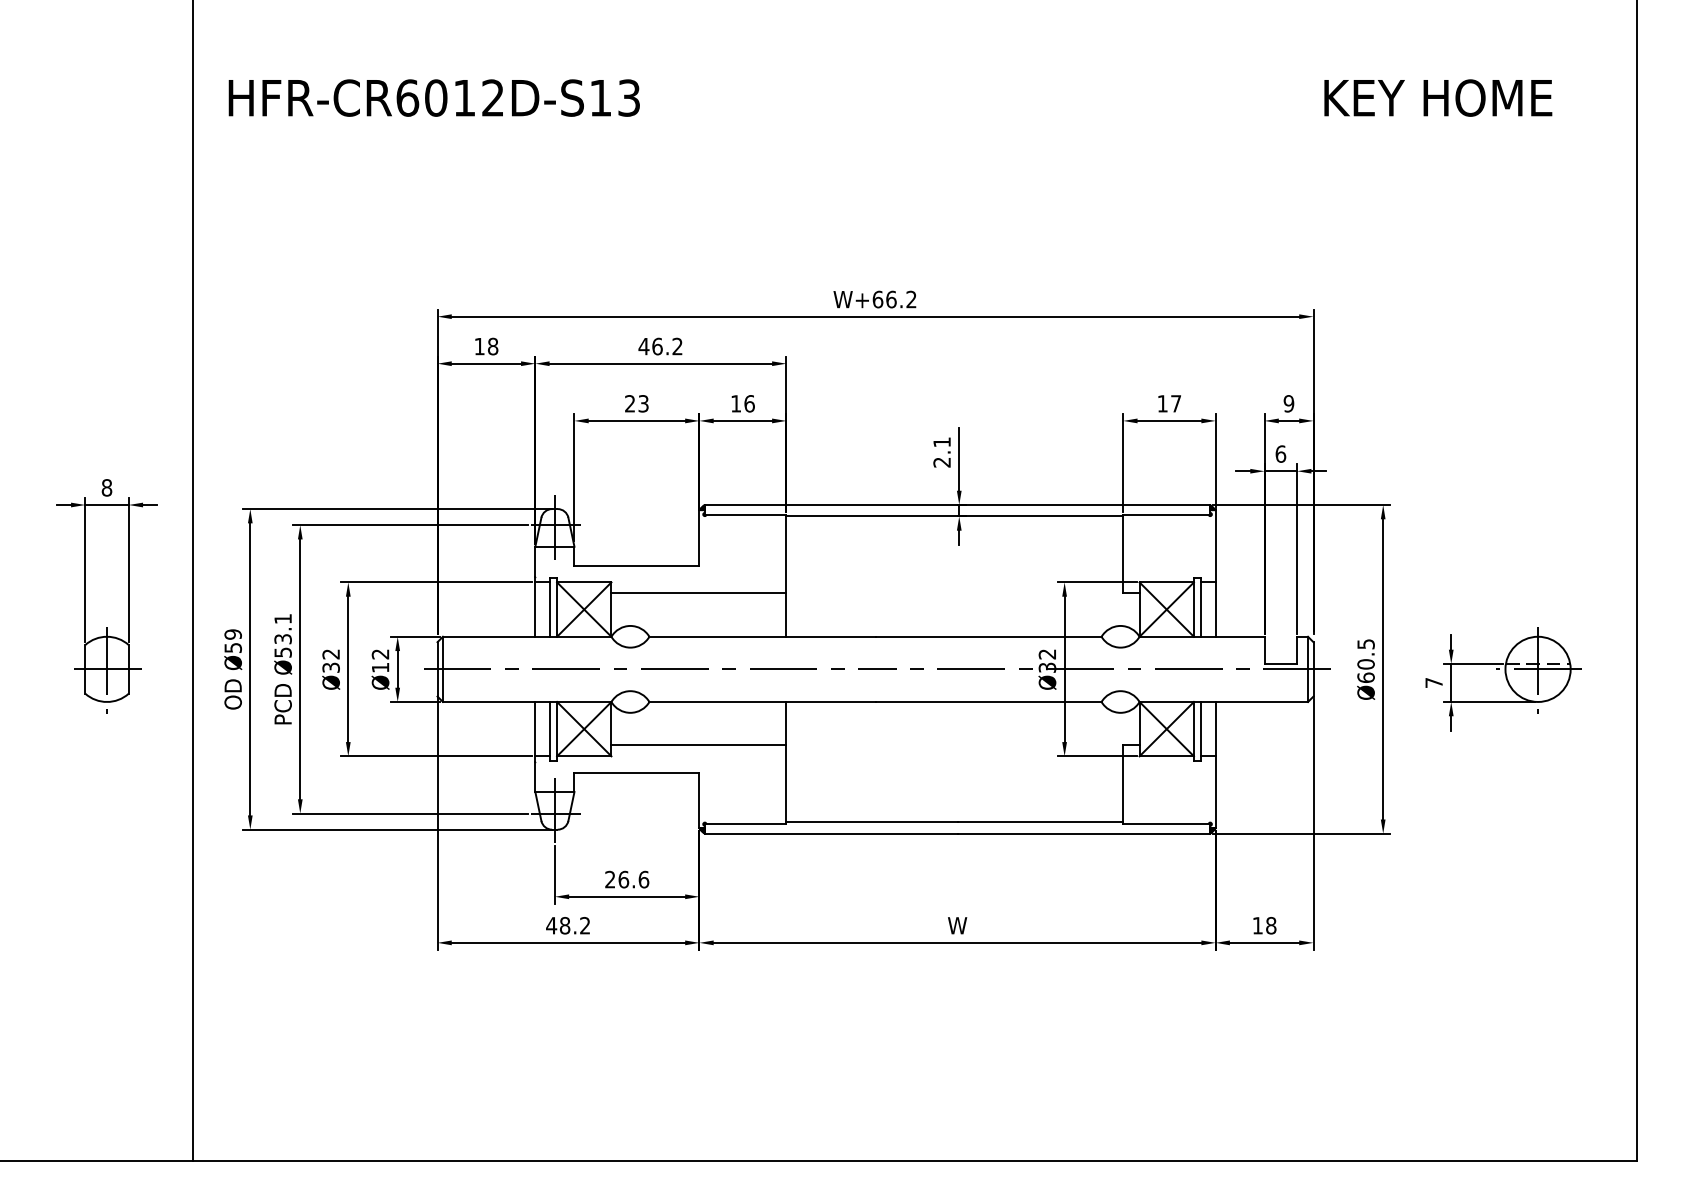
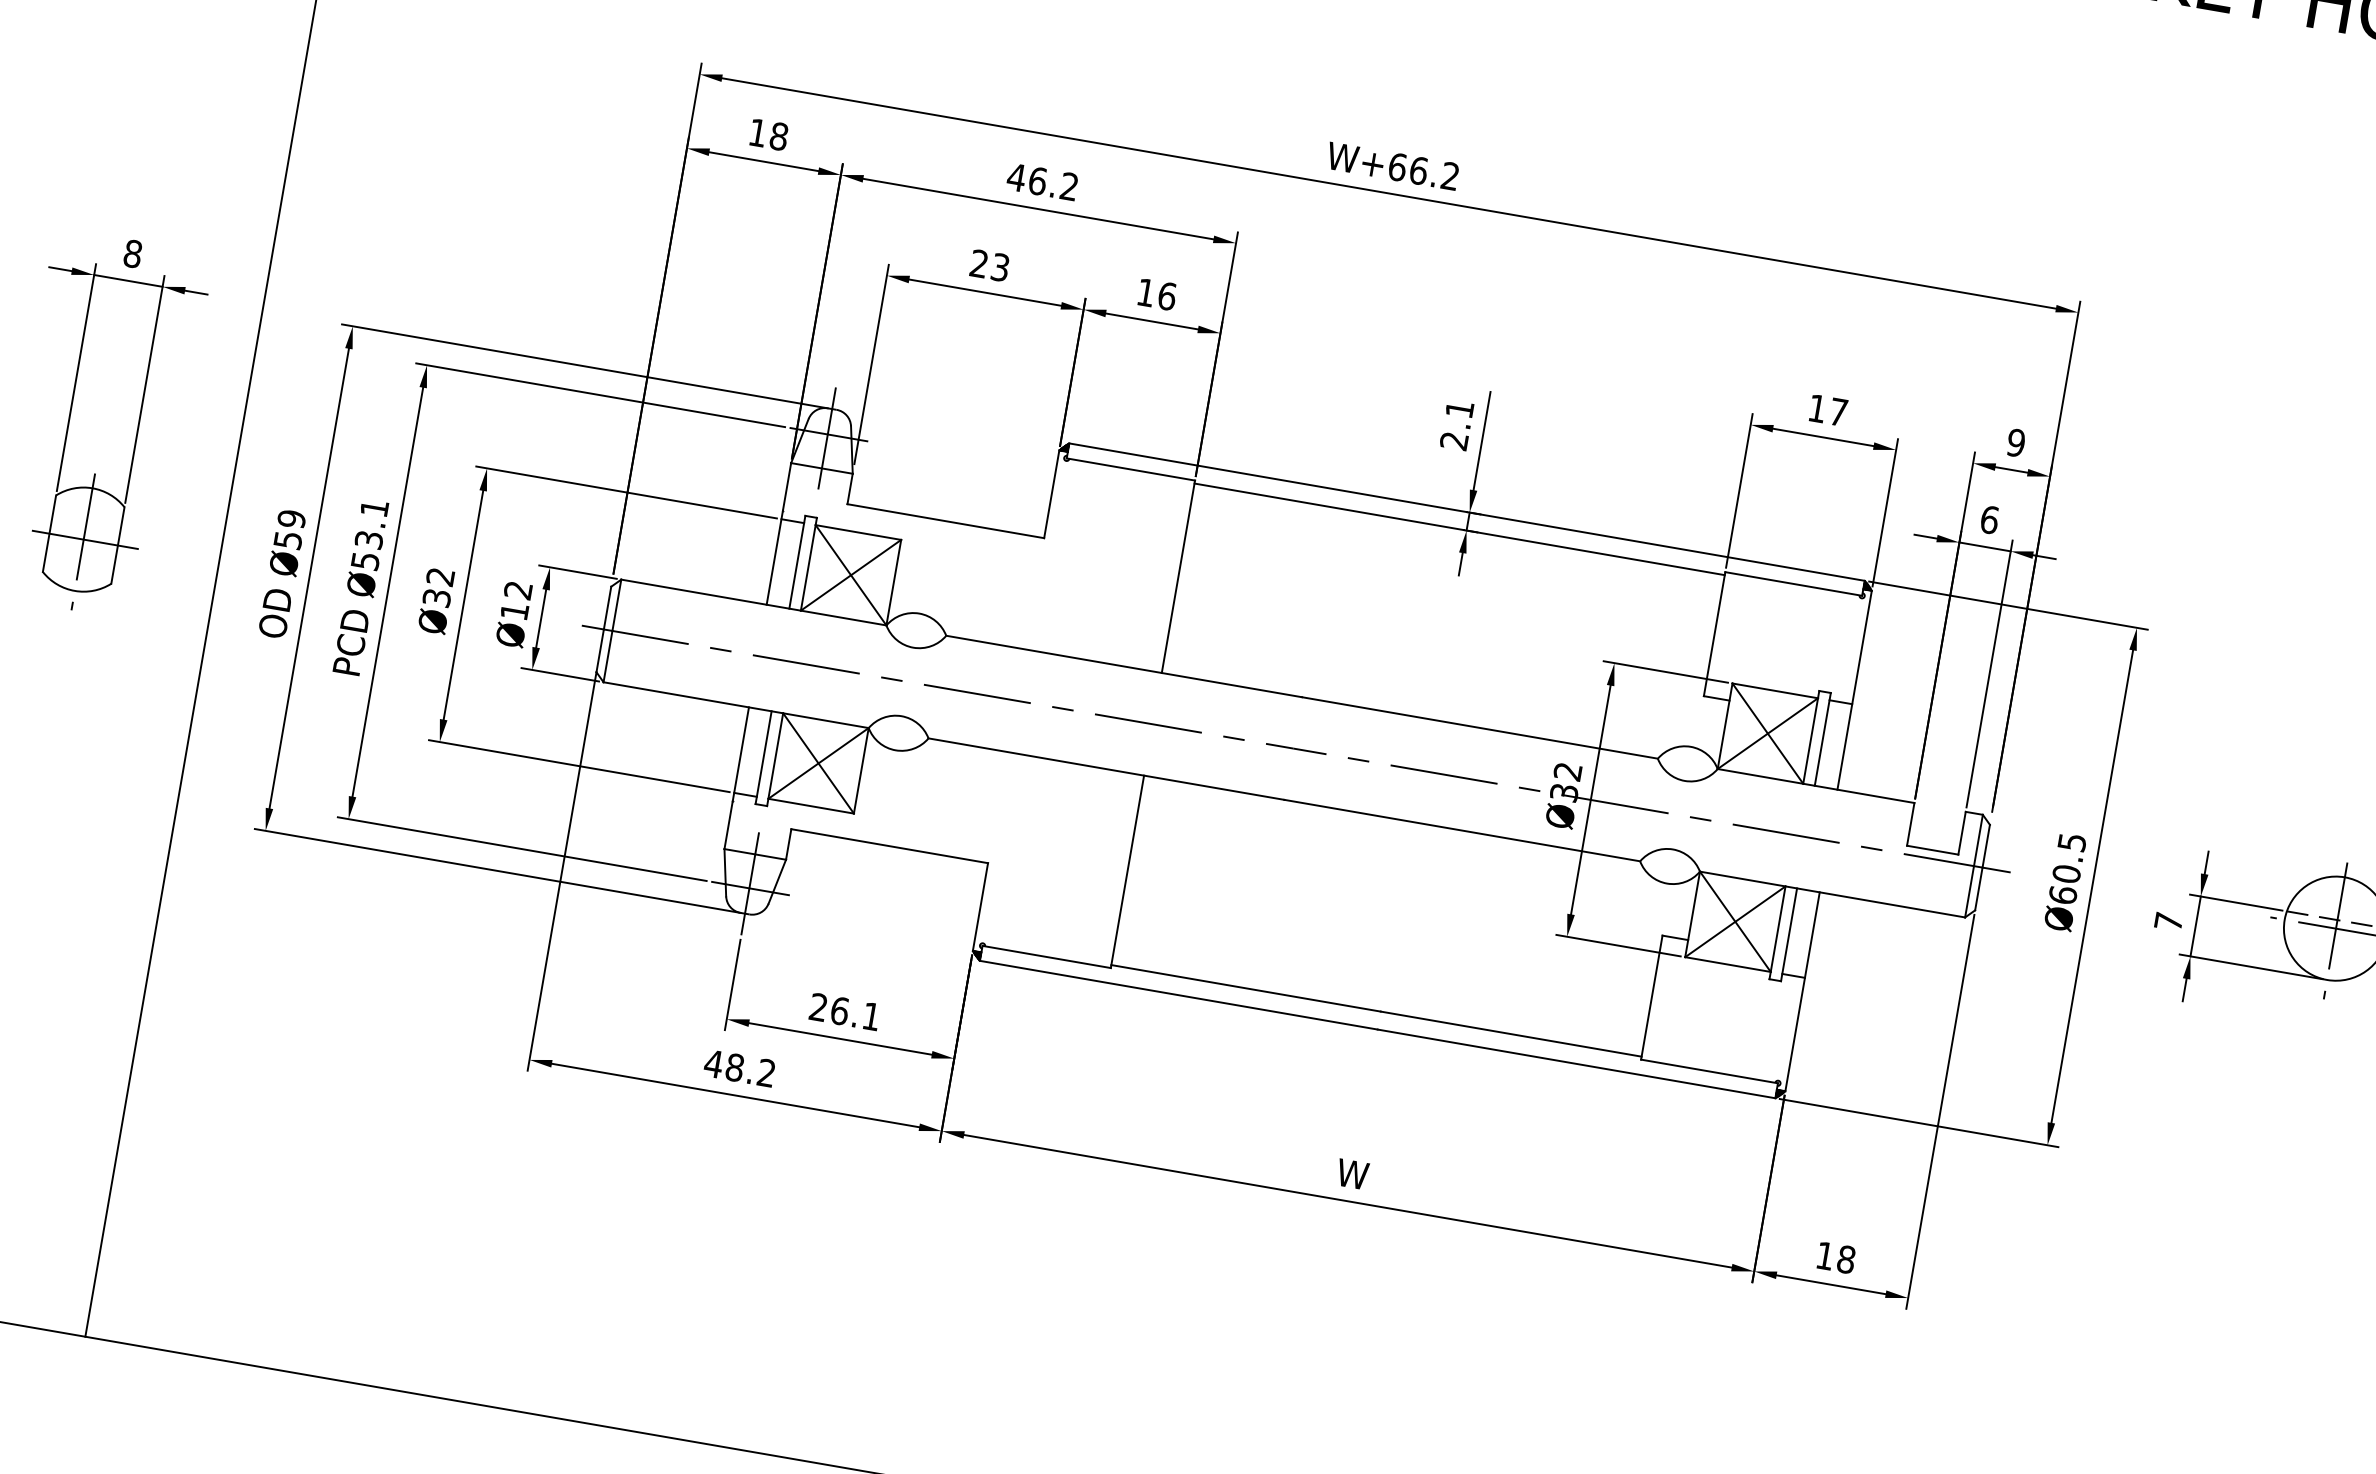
line: (698, 593) -> (1035, 580), removed
line: (698, 745) -> (993, 820), removed
text: (643, 879) -> (870, 1016), 26.6 -> 26.1

